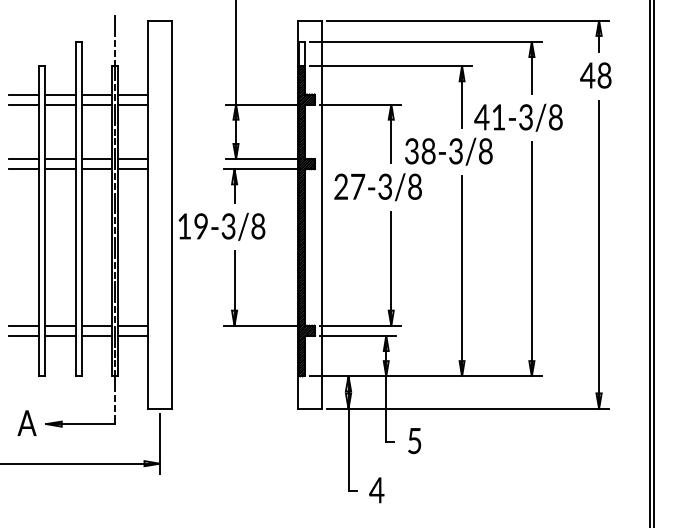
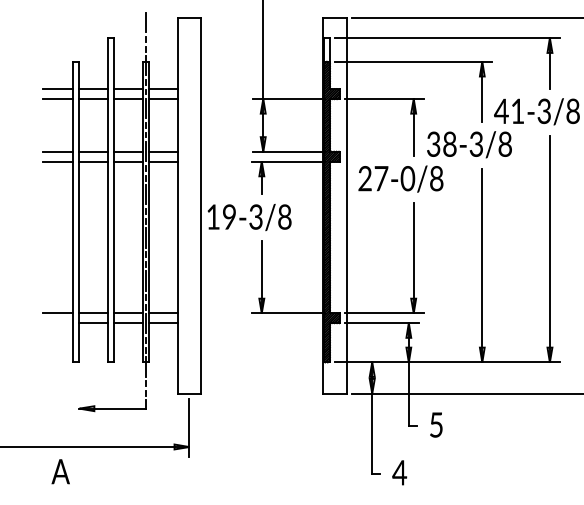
text: (384, 186) -> (407, 178), 27-3/8 -> 27-0/8
line: (23, 335) -> (57, 322), removed
text: (26, 422) -> (60, 471), moved

